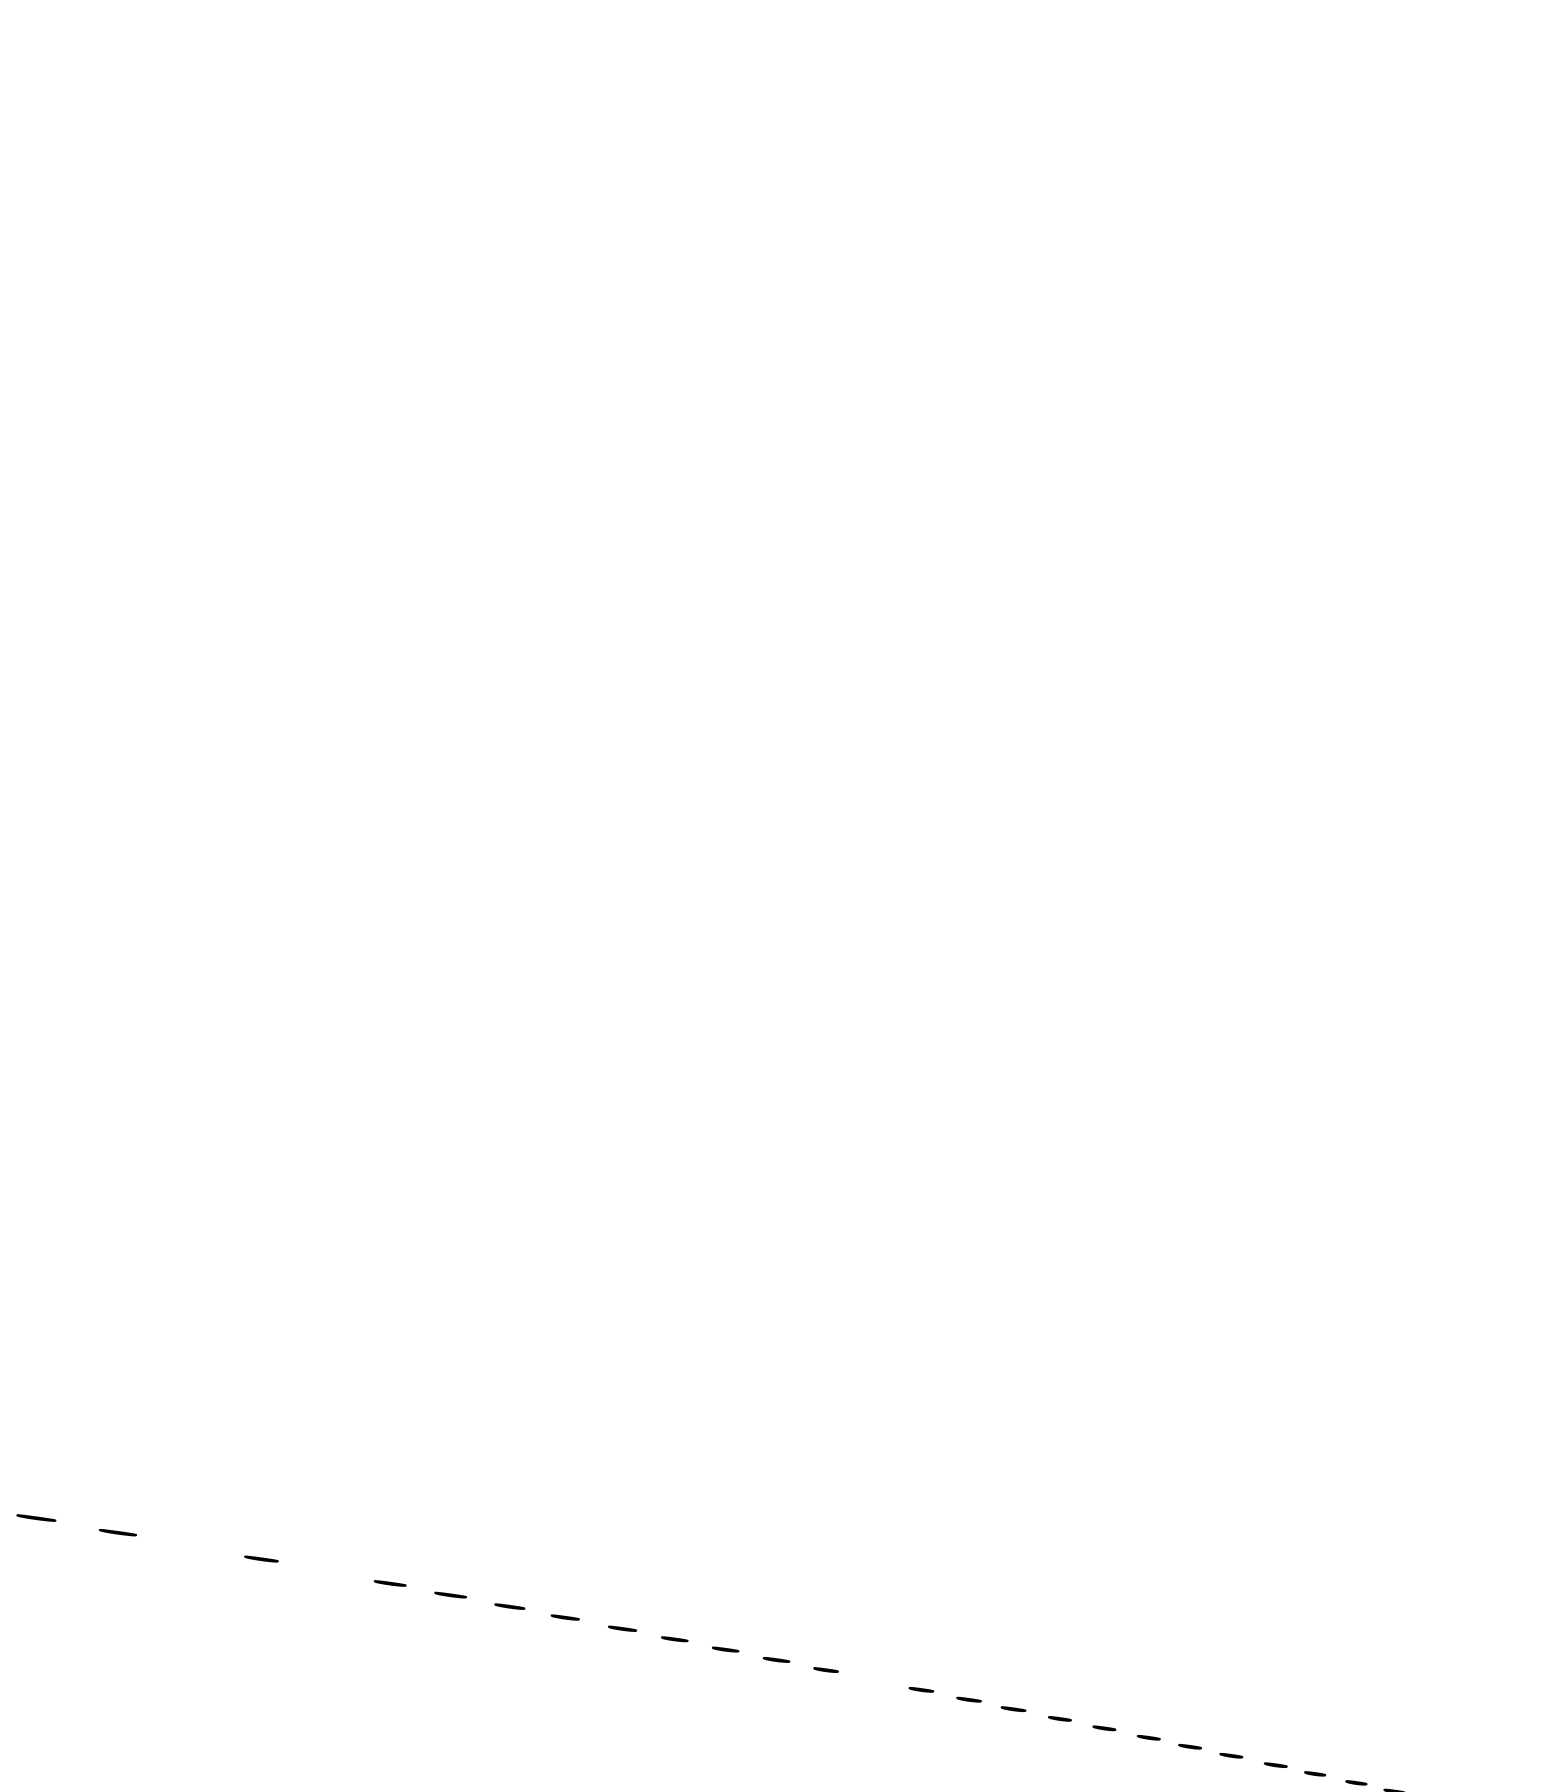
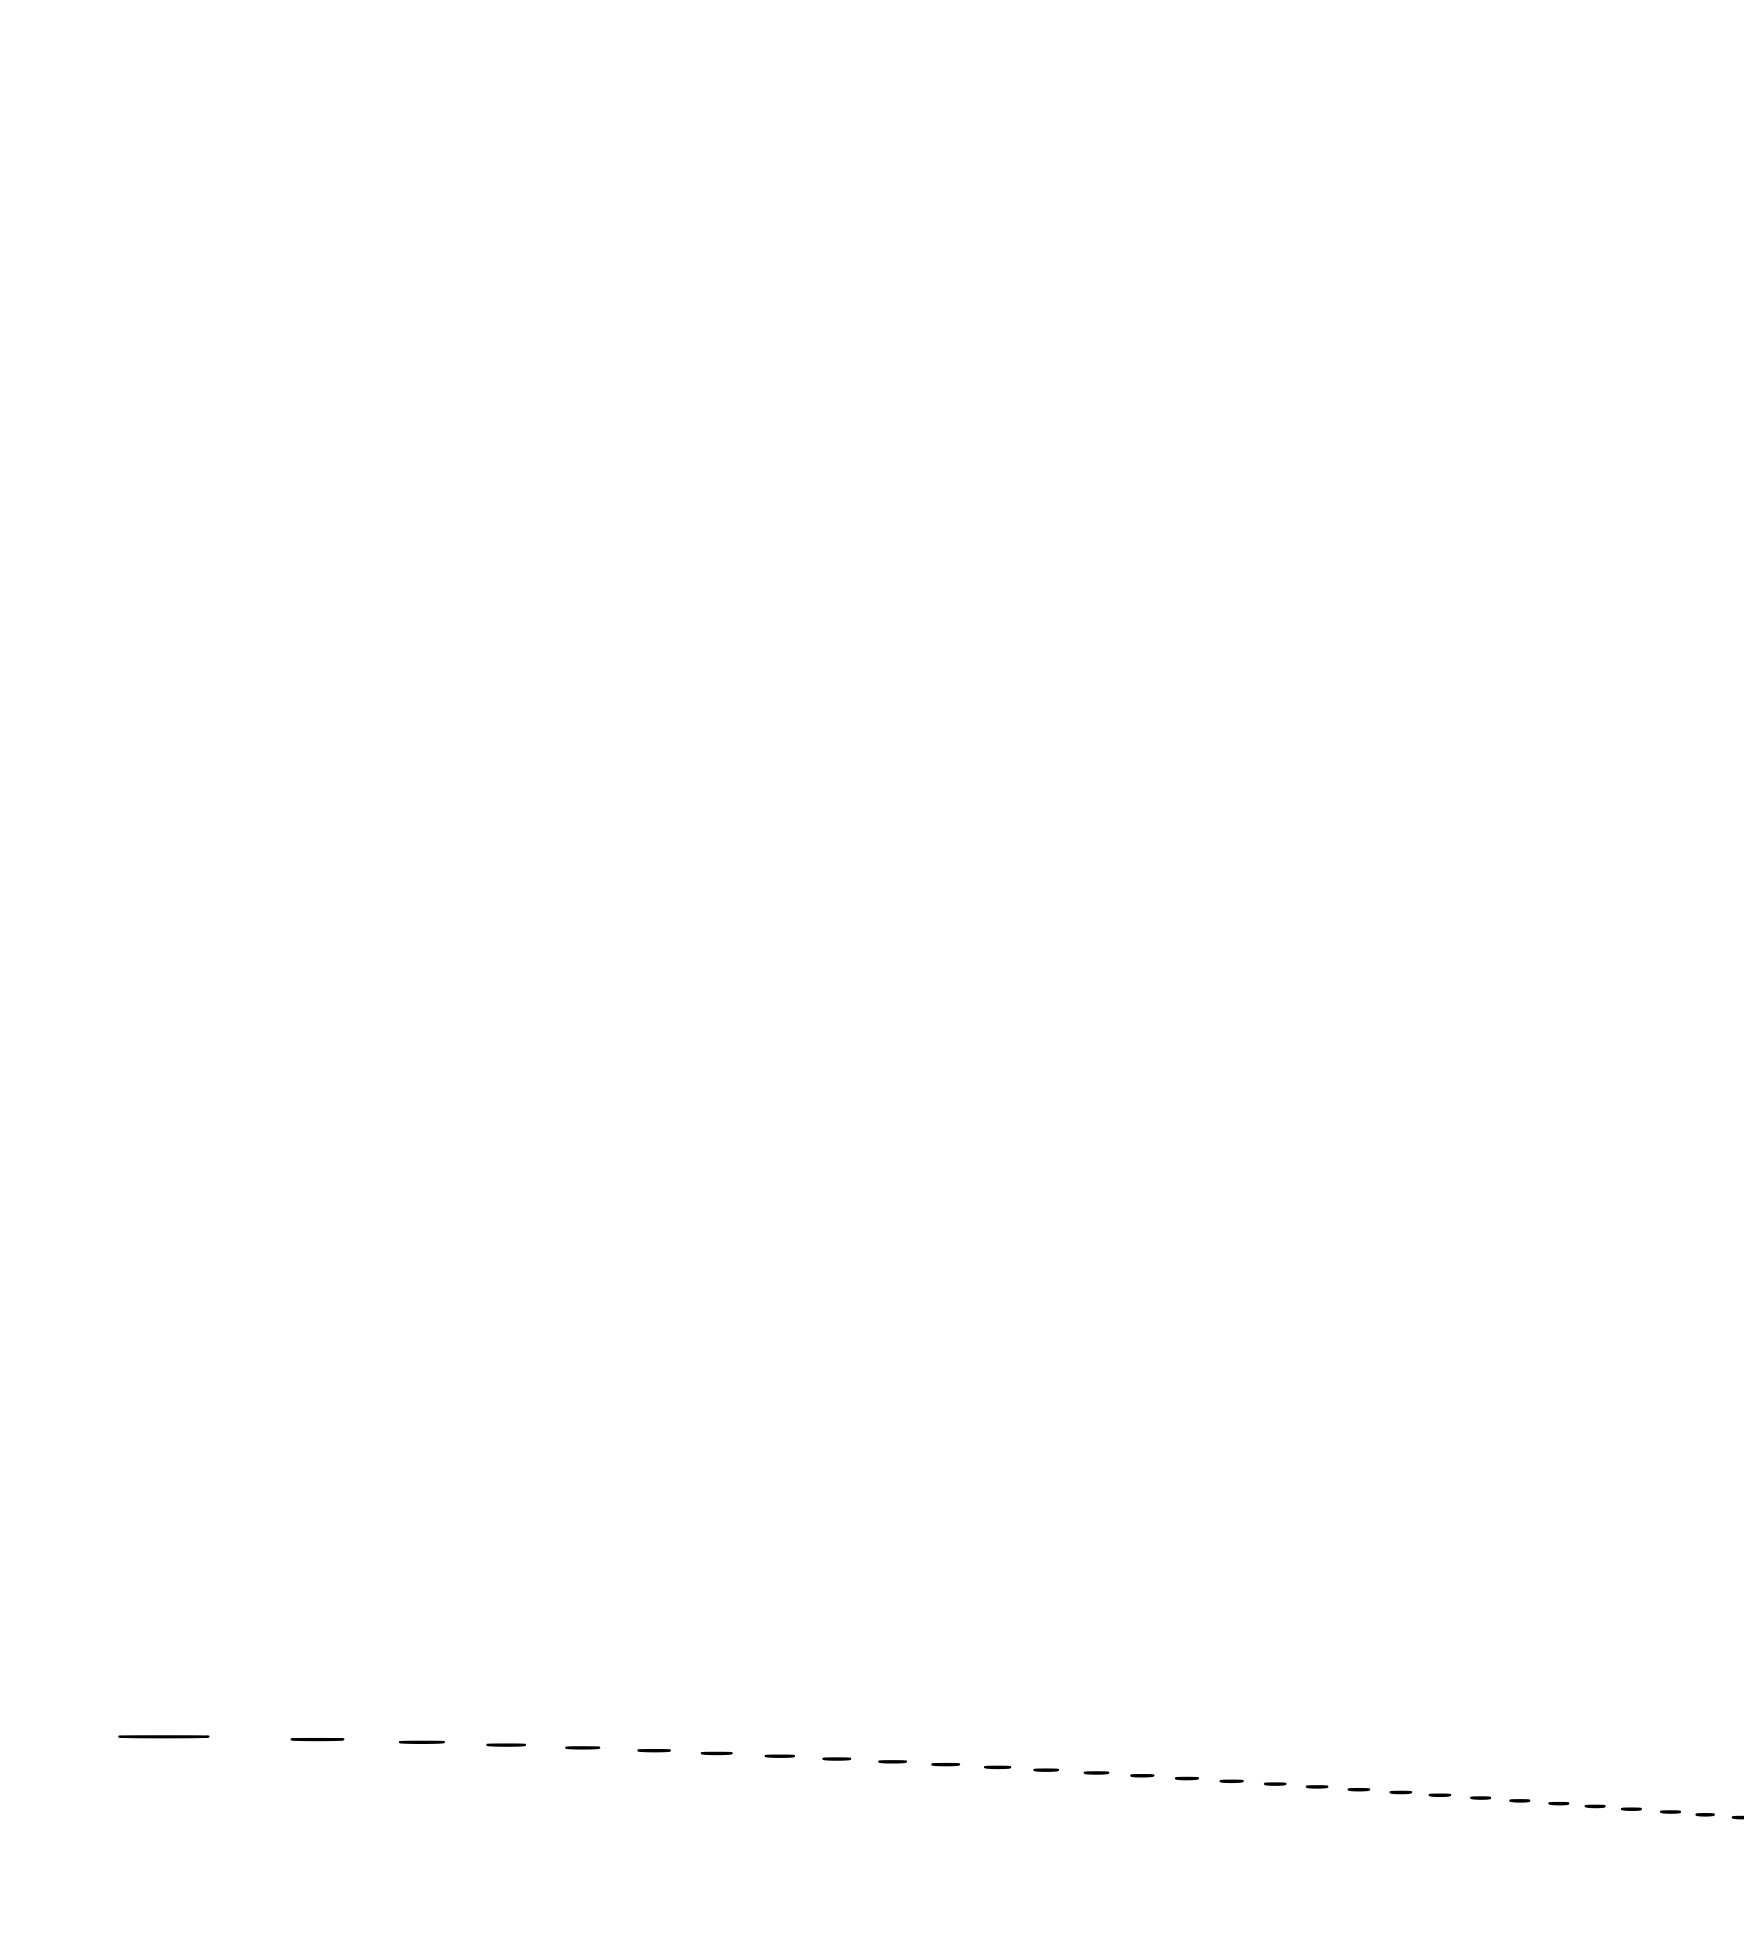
line: (189, 1546) -> (716, 1753), added
line: (326, 1570) -> (836, 1758), added
line: (873, 1679) -> (1316, 1786), added

